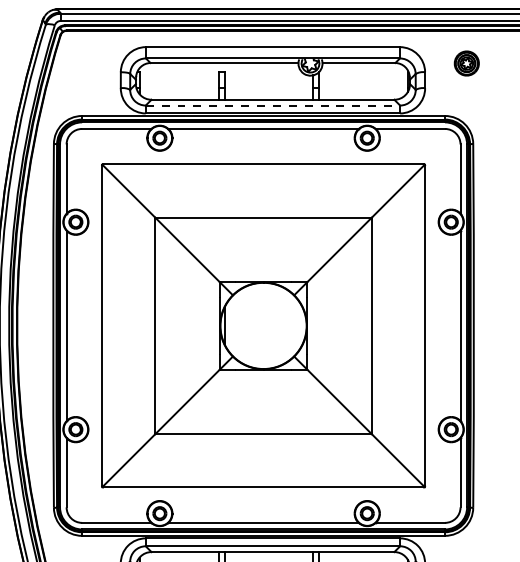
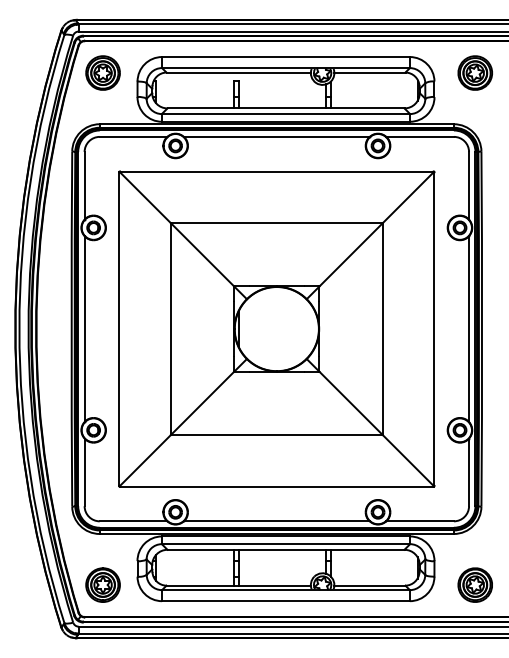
part: (84, 62) -> (102, 72), added
part: (466, 62) -> (474, 72), size x1.43
line: (273, 106) -> (286, 114), dashed -> solid

